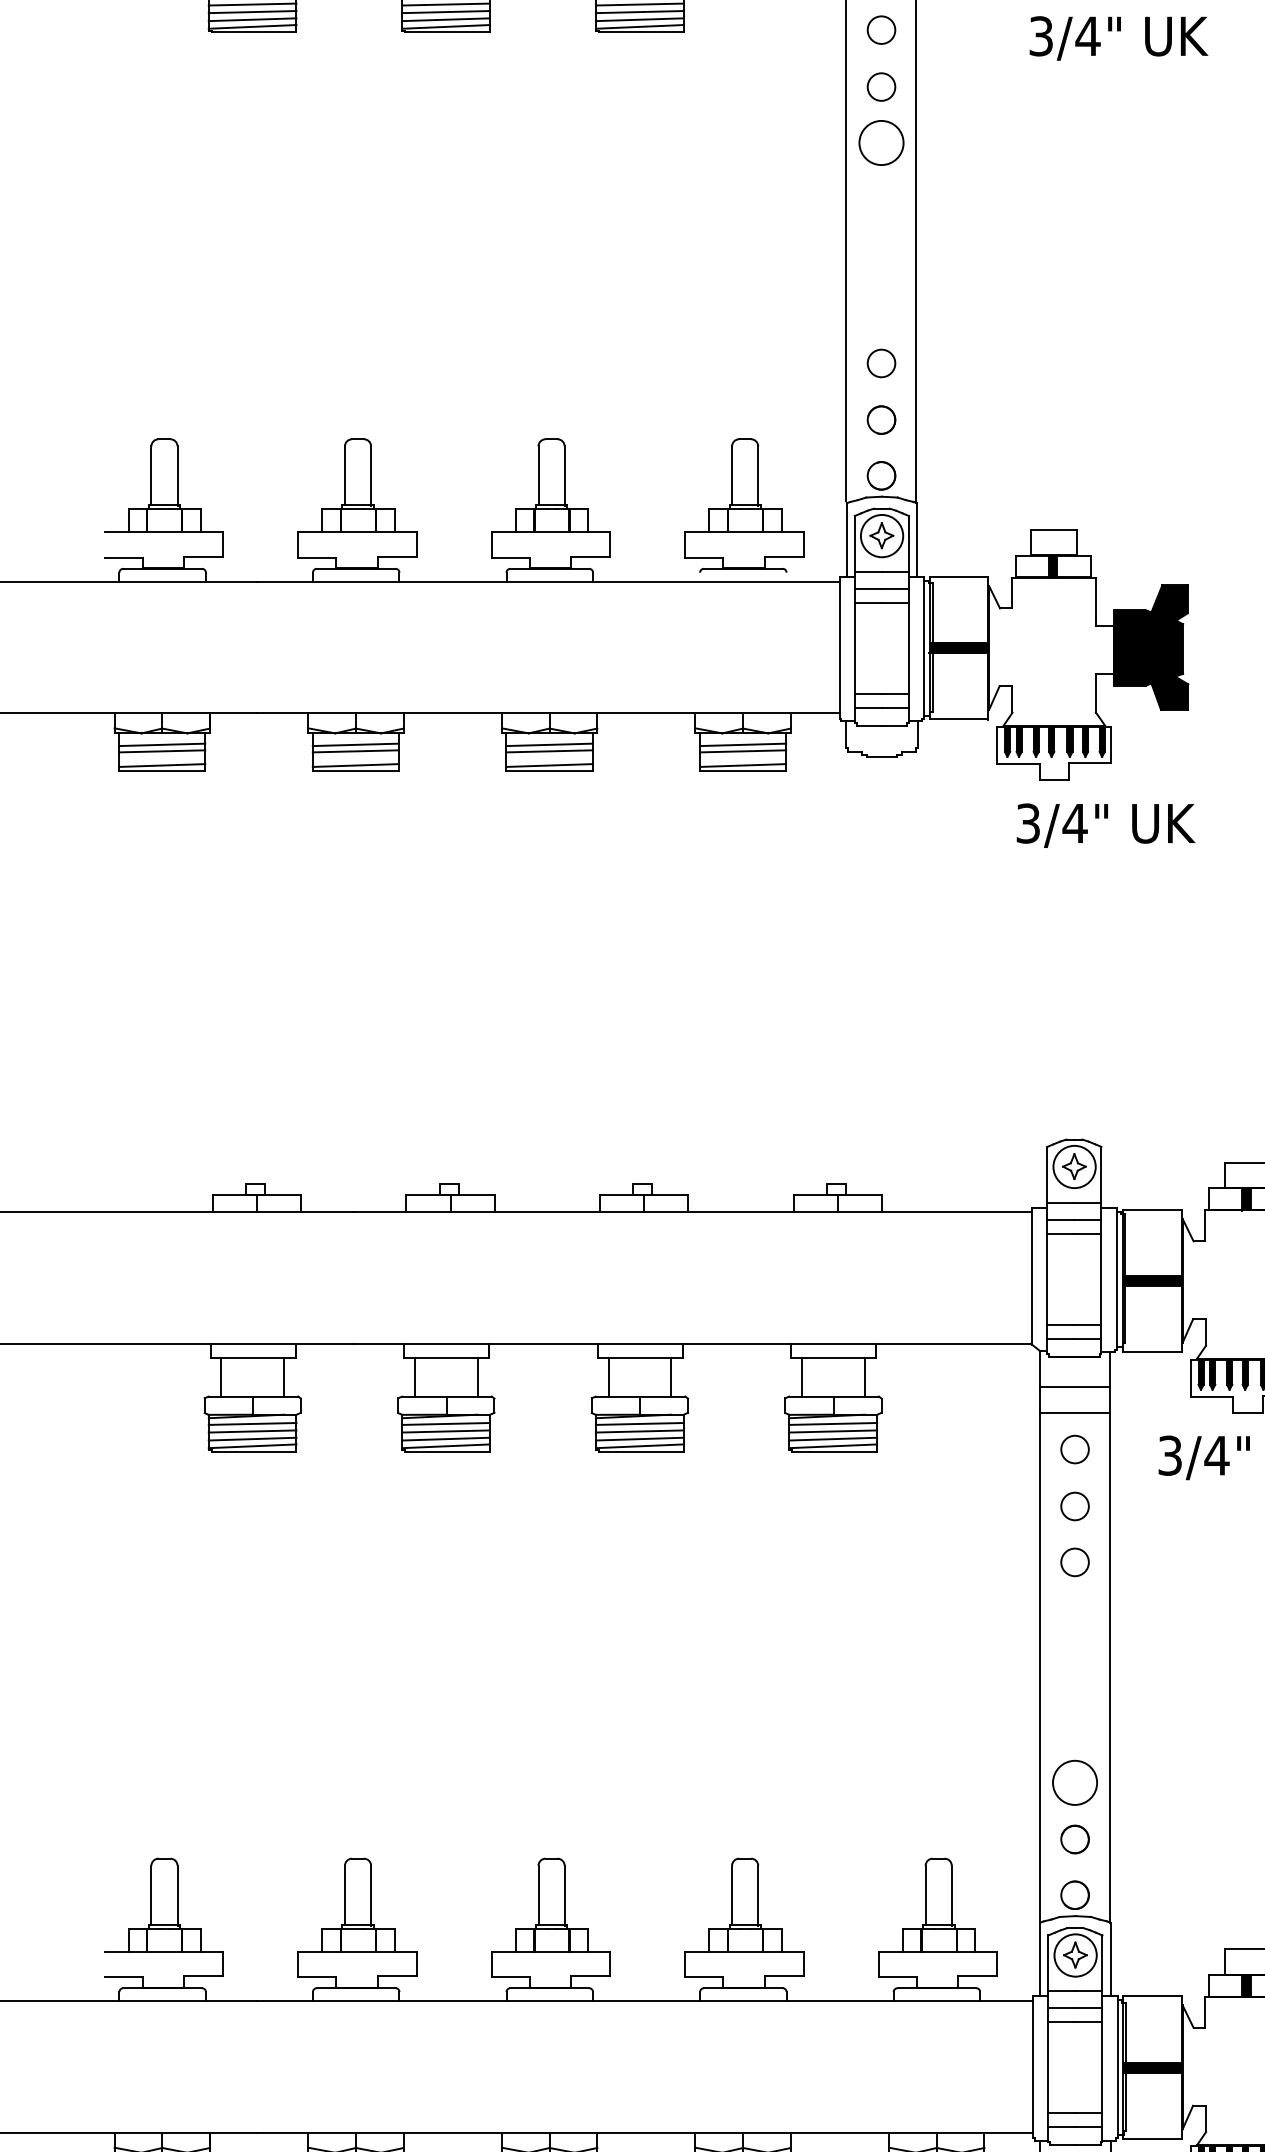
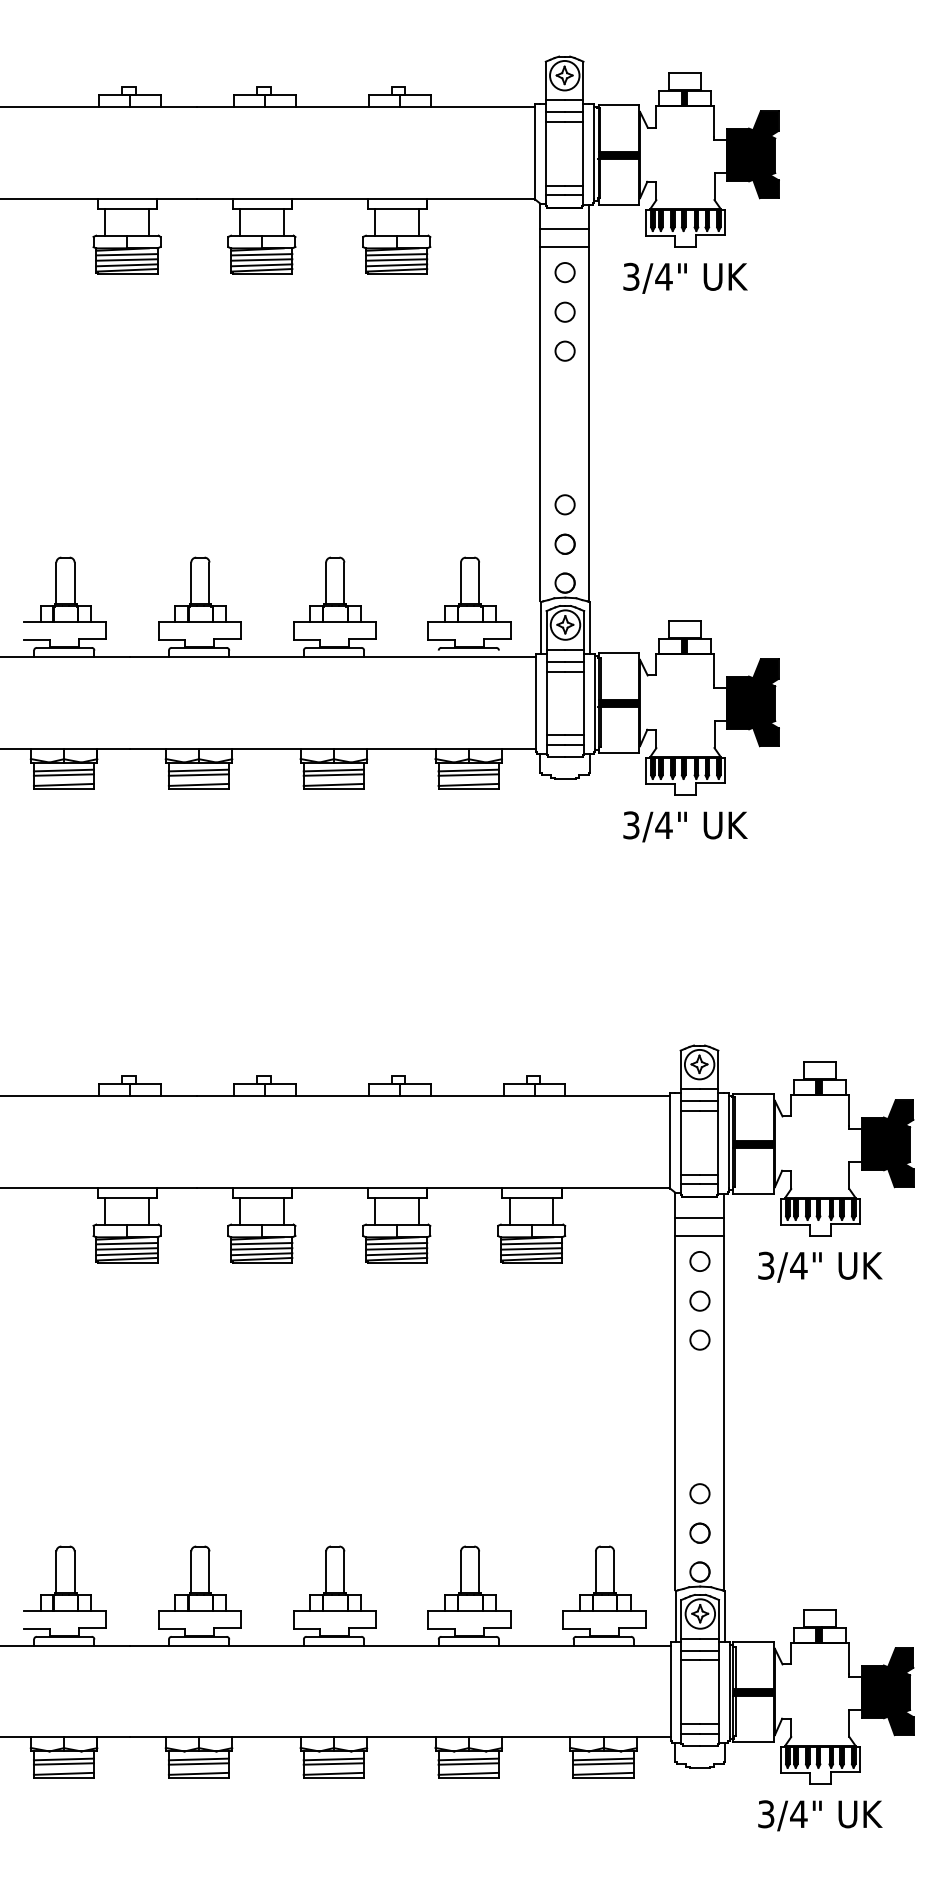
text: (1118, 37) -> (685, 277), moved
circle: (880, 141) -> (564, 350), size x0.62
text: (1105, 825) -> (685, 826), moved
circle: (1074, 1782) -> (699, 1493), size x0.62

